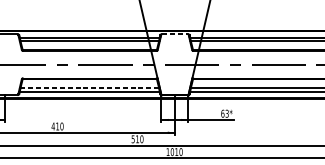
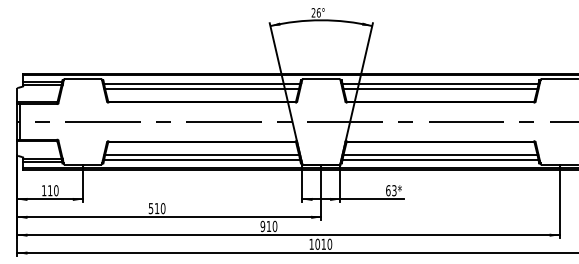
line: (175, 34) -> (321, 79), dashed -> solid
line: (90, 87) -> (202, 154), dashed -> solid
text: (52, 126) -> (150, 208), 410 -> 510
text: (132, 138) -> (262, 225), 510 -> 910

